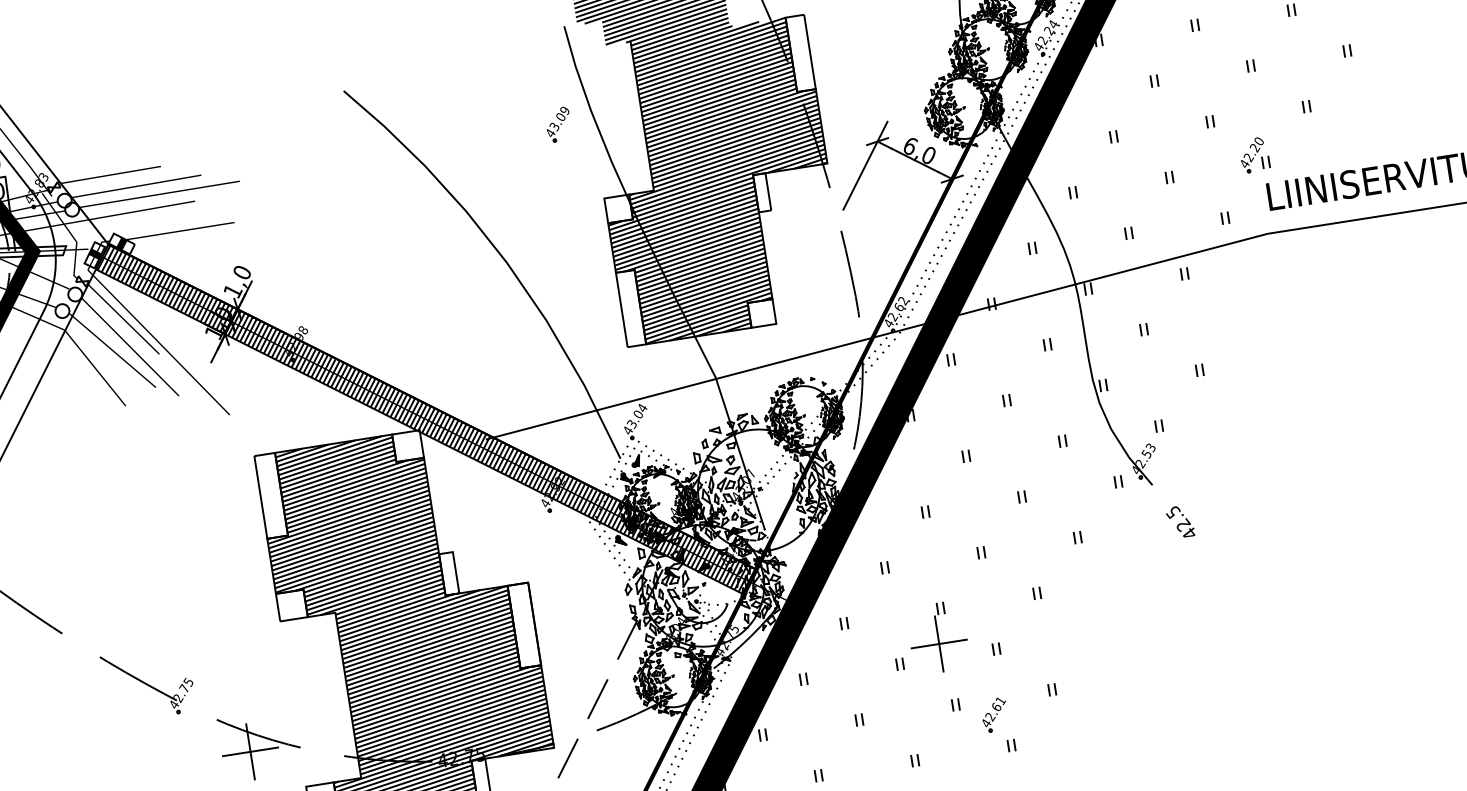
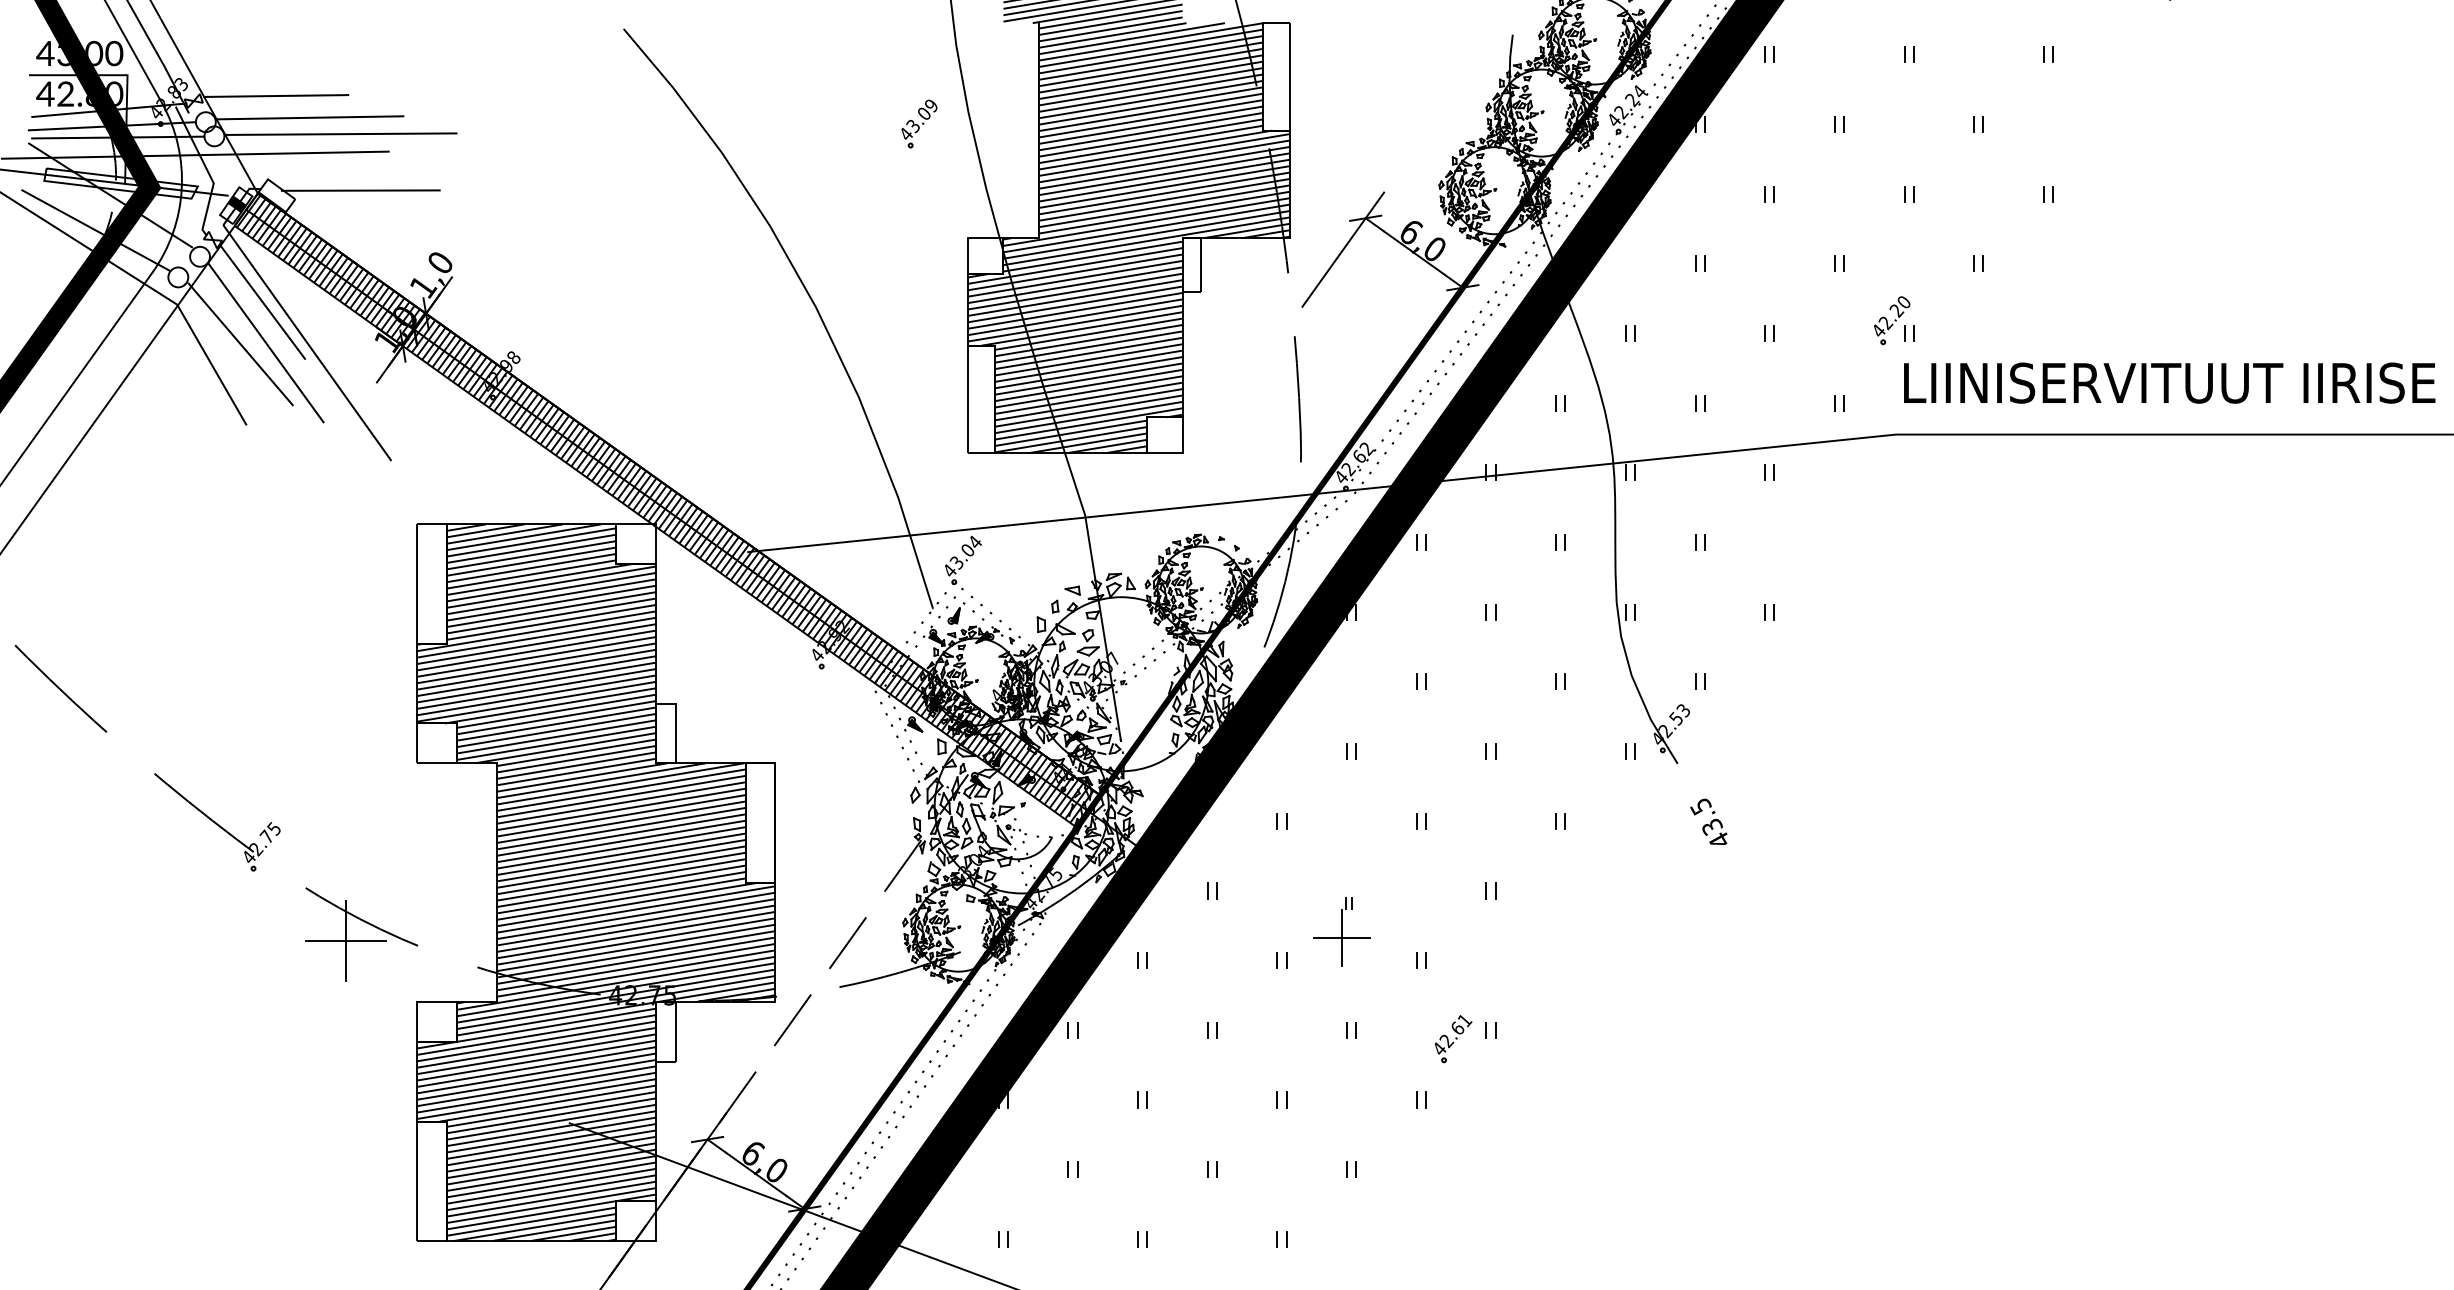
fill: (121, 243) -> (276, 195), removed
text: (1183, 524) -> (1712, 826), 42.5 -> 43.5
part: (938, 637) -> (1341, 931), size x0.7
part: (994, 715) -> (1453, 1039), moved

